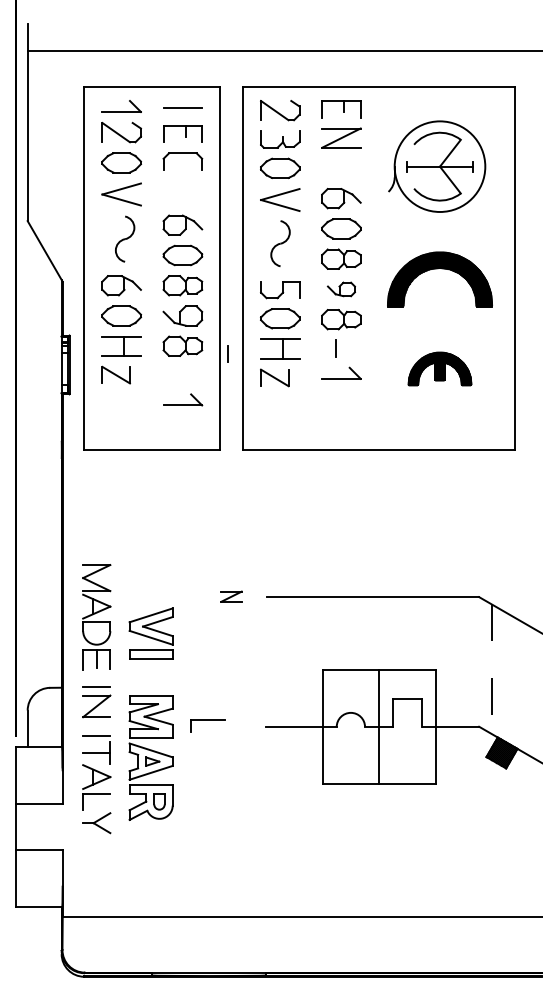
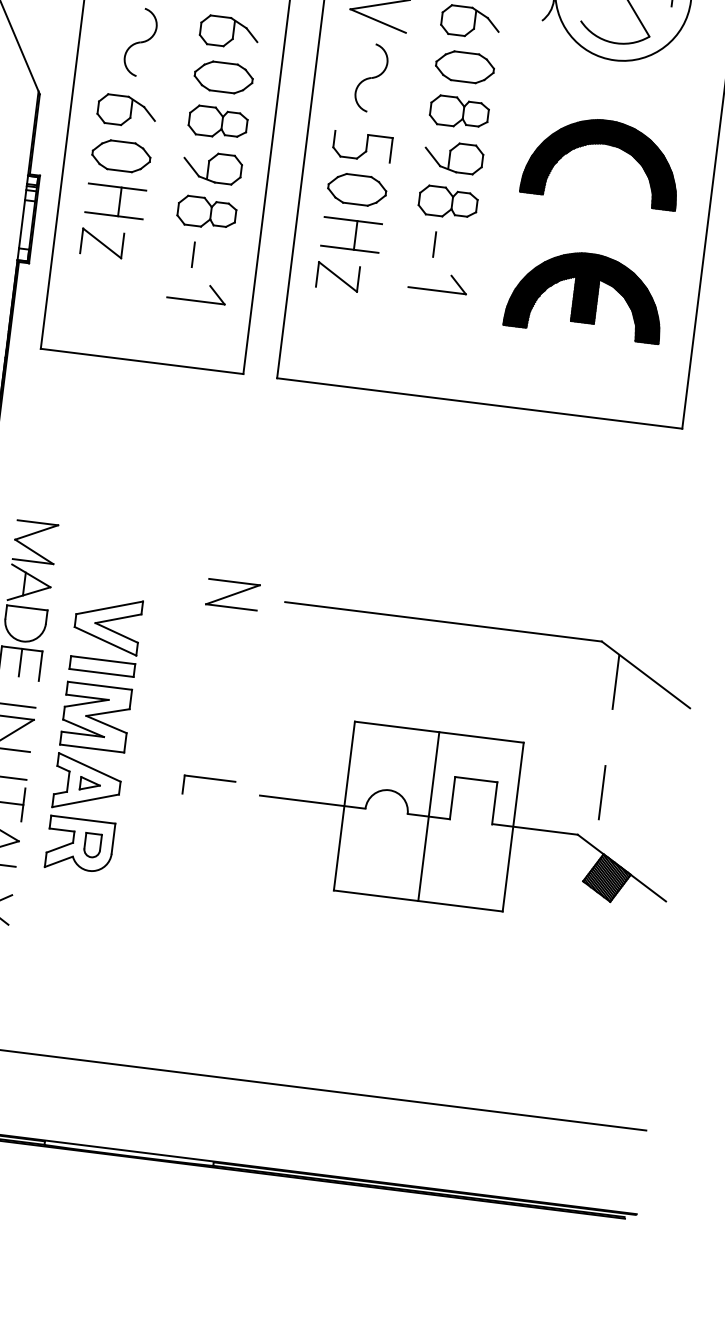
part: (341, 289) -> (453, 157), size x1.43
line: (227, 353) -> (192, 253), moved
part: (439, 368) -> (585, 293), size x1.67
part: (231, 596) -> (232, 594), size x1.67
part: (207, 725) -> (208, 786), moved
part: (150, 757) -> (87, 777), moved

